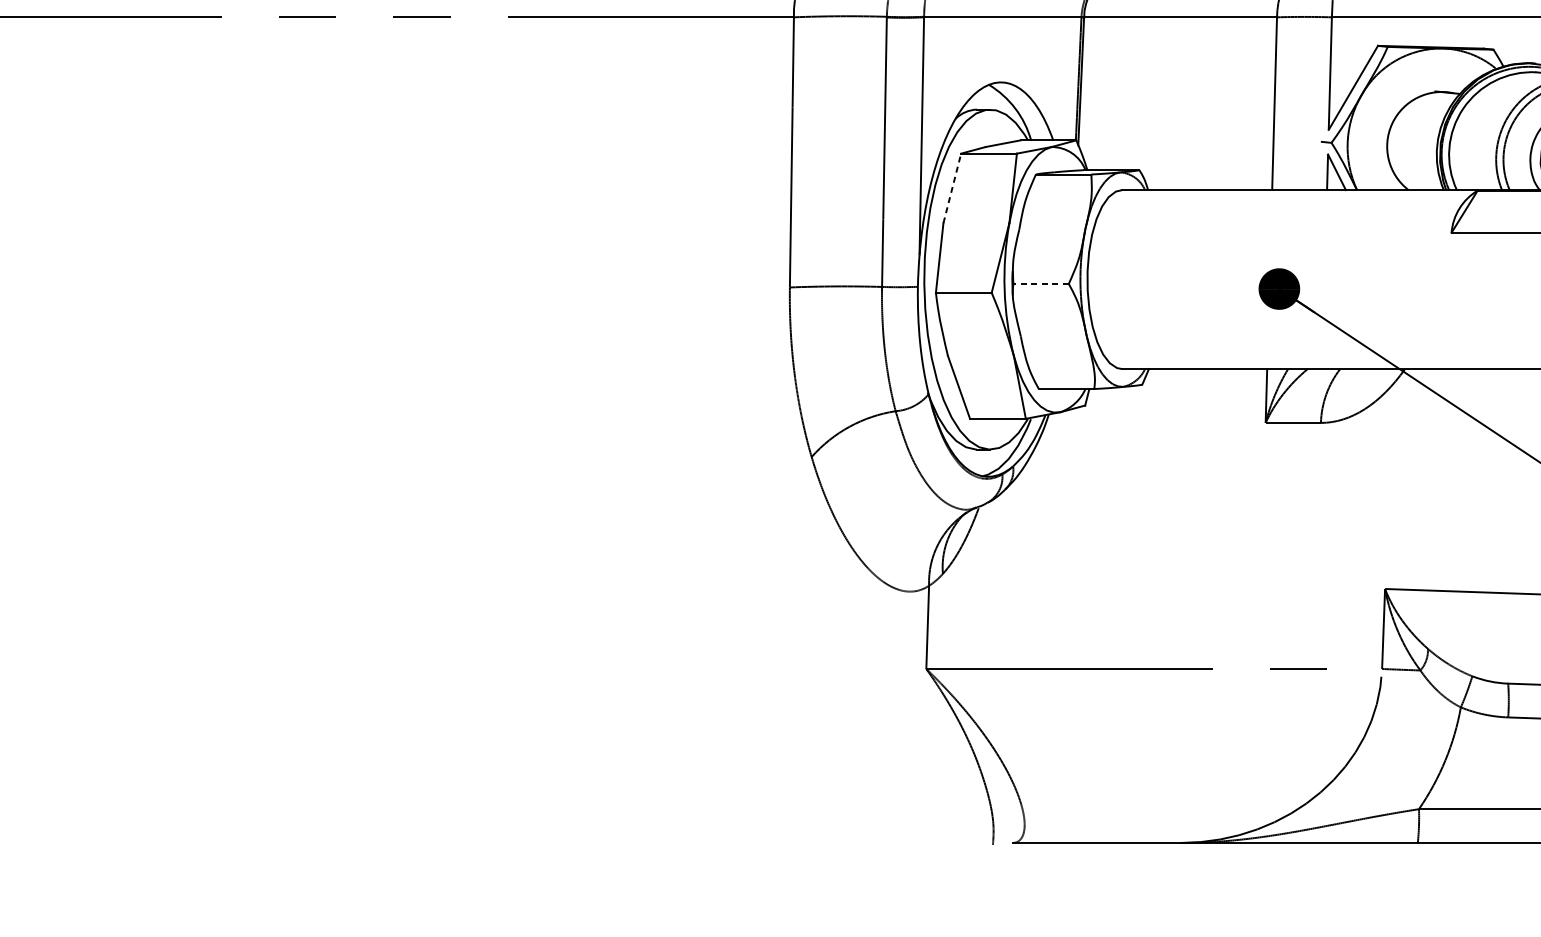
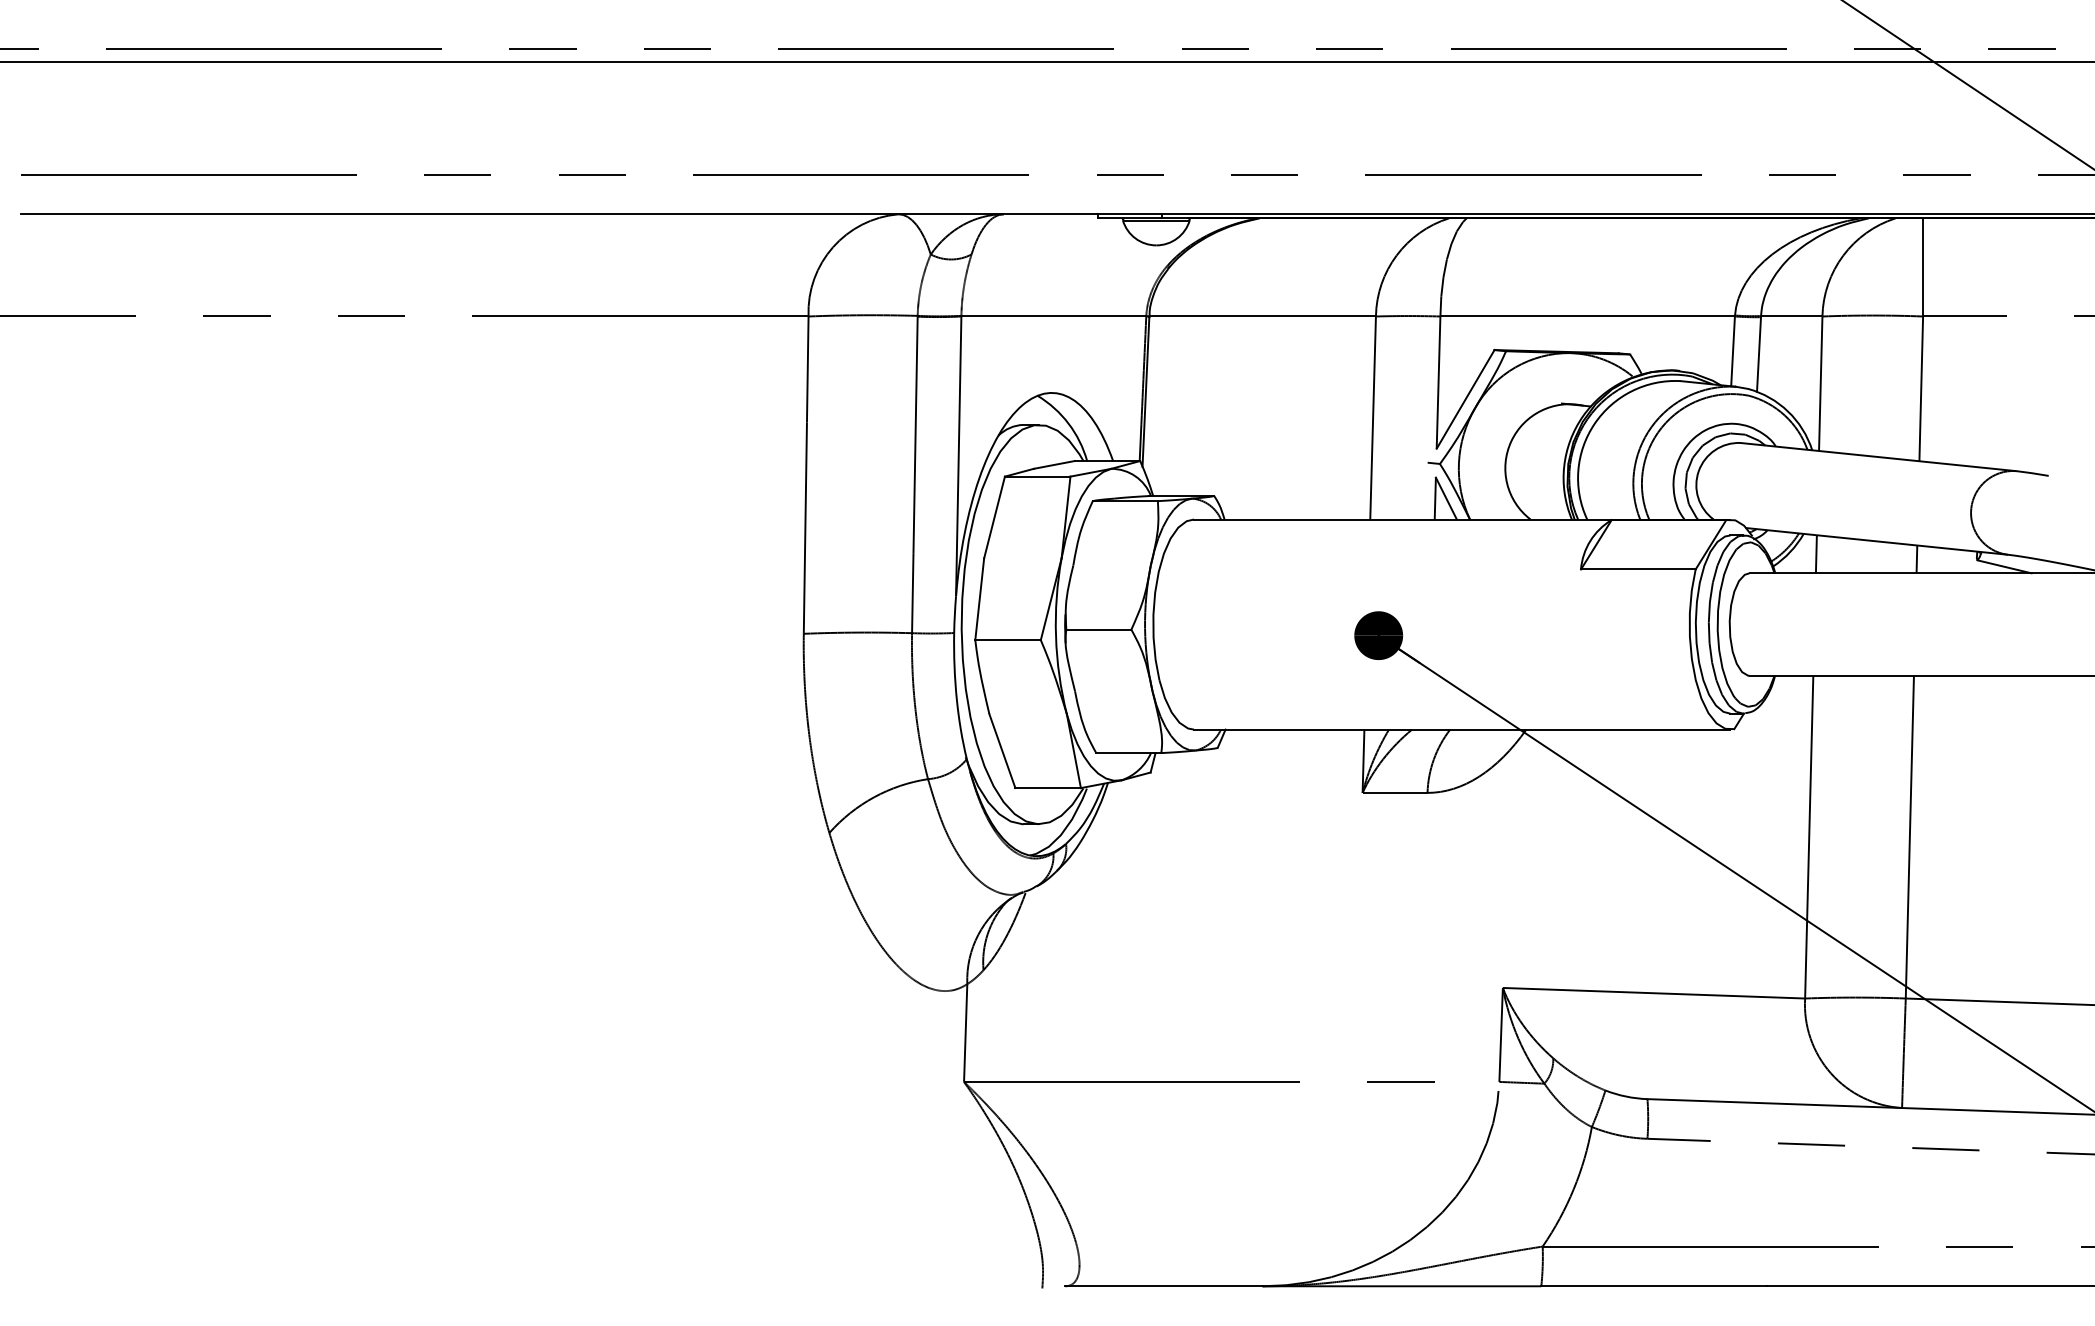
line: (952, 188) -> (994, 517), dashed -> solid
line: (1040, 283) -> (1098, 629), dashed -> solid

